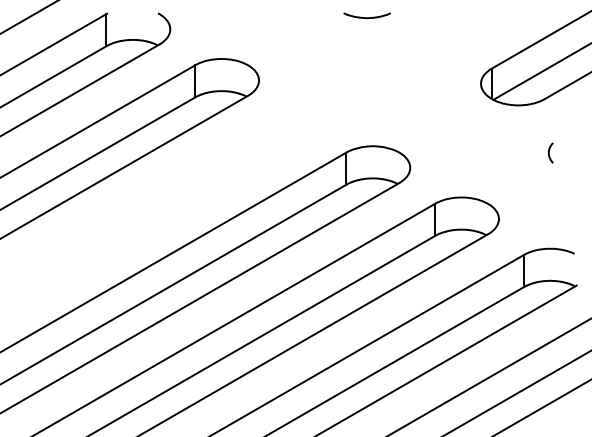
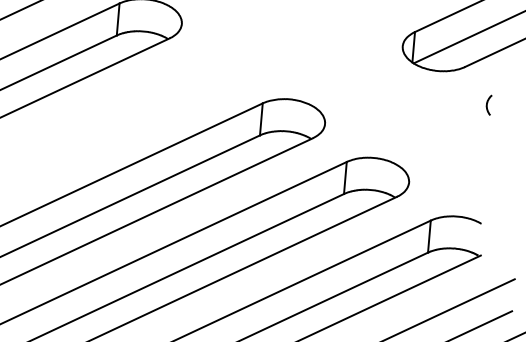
curve: (549, 152) -> (487, 104), moved

